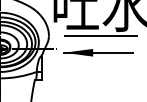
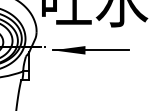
line: (100, 35) -> (93, 31), removed

